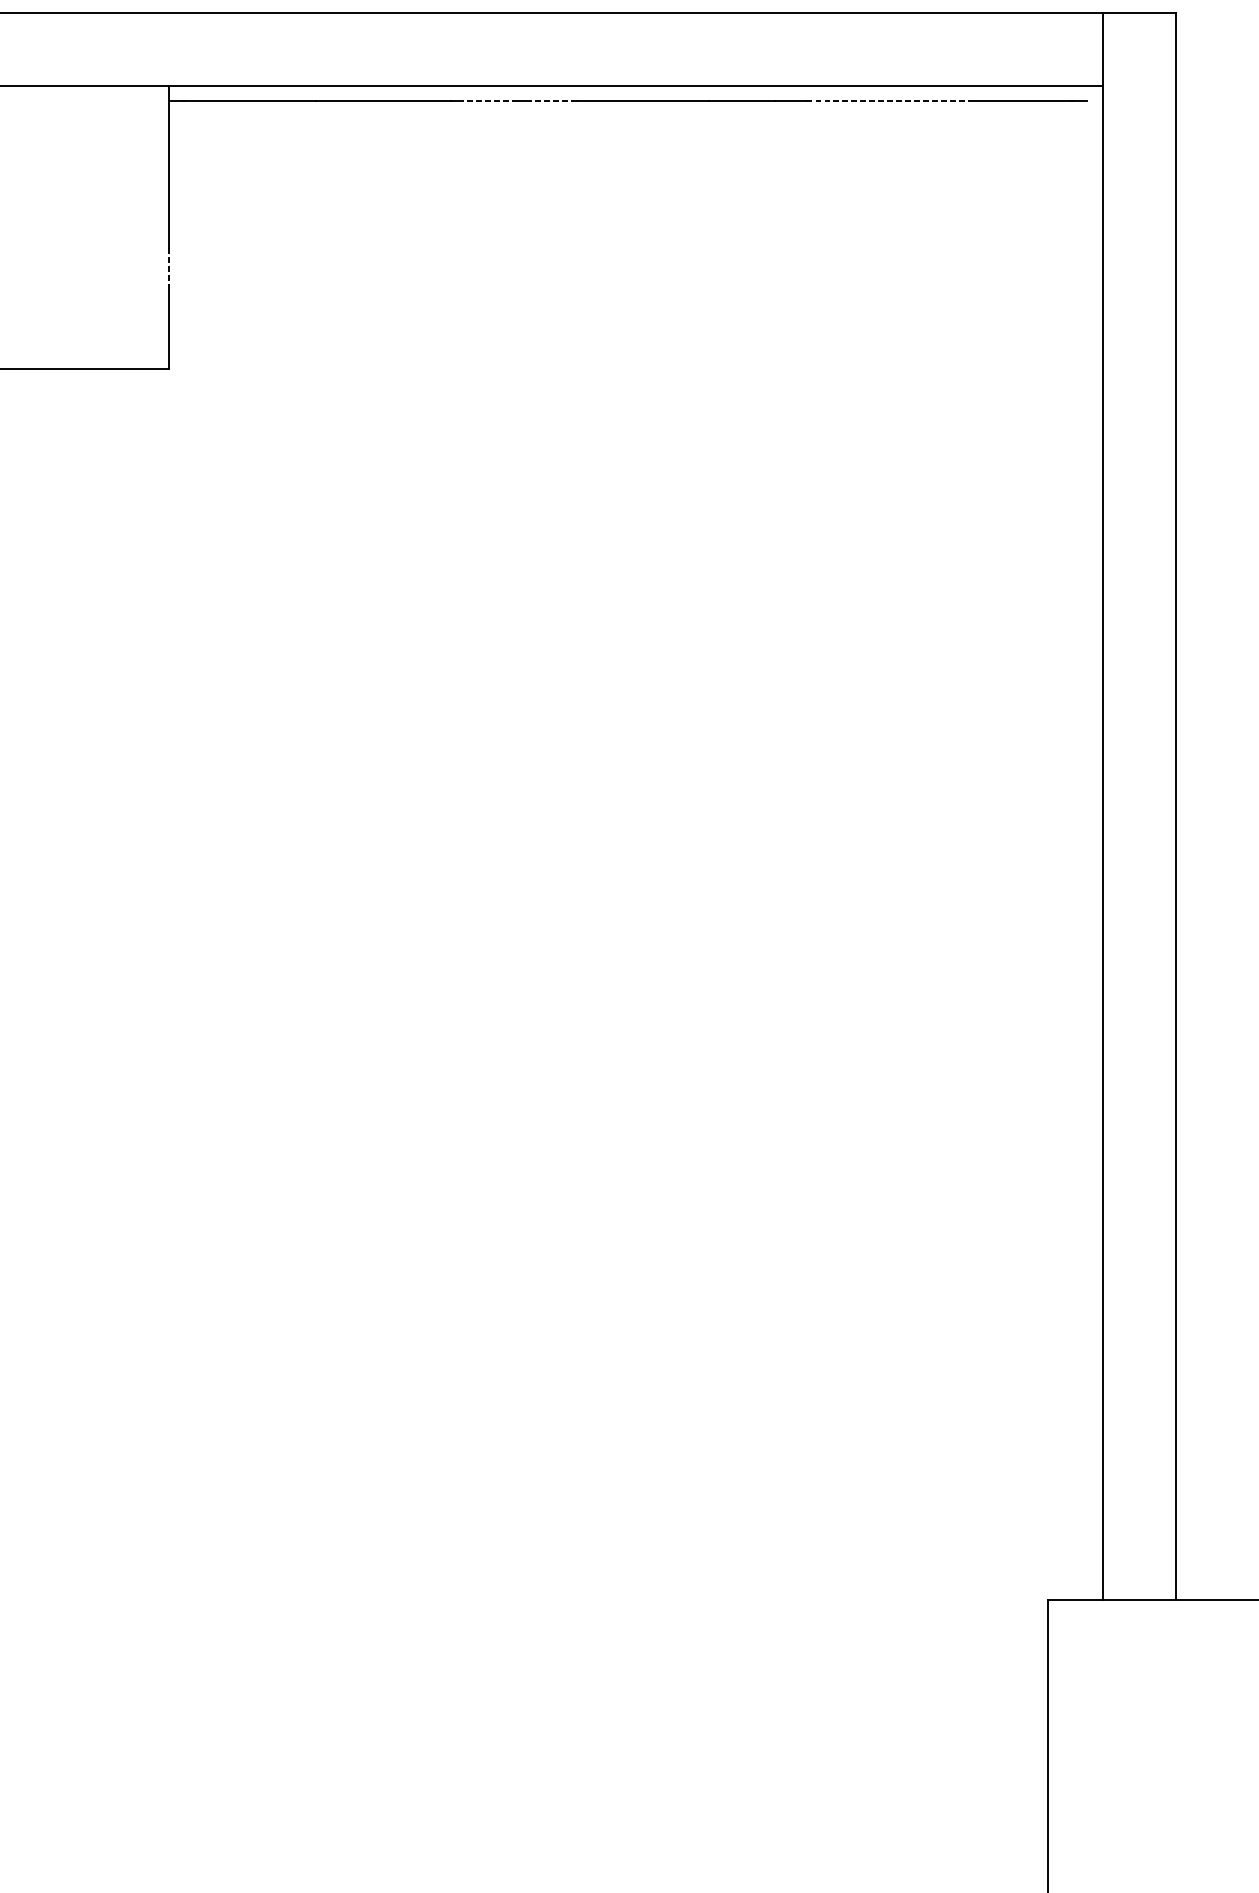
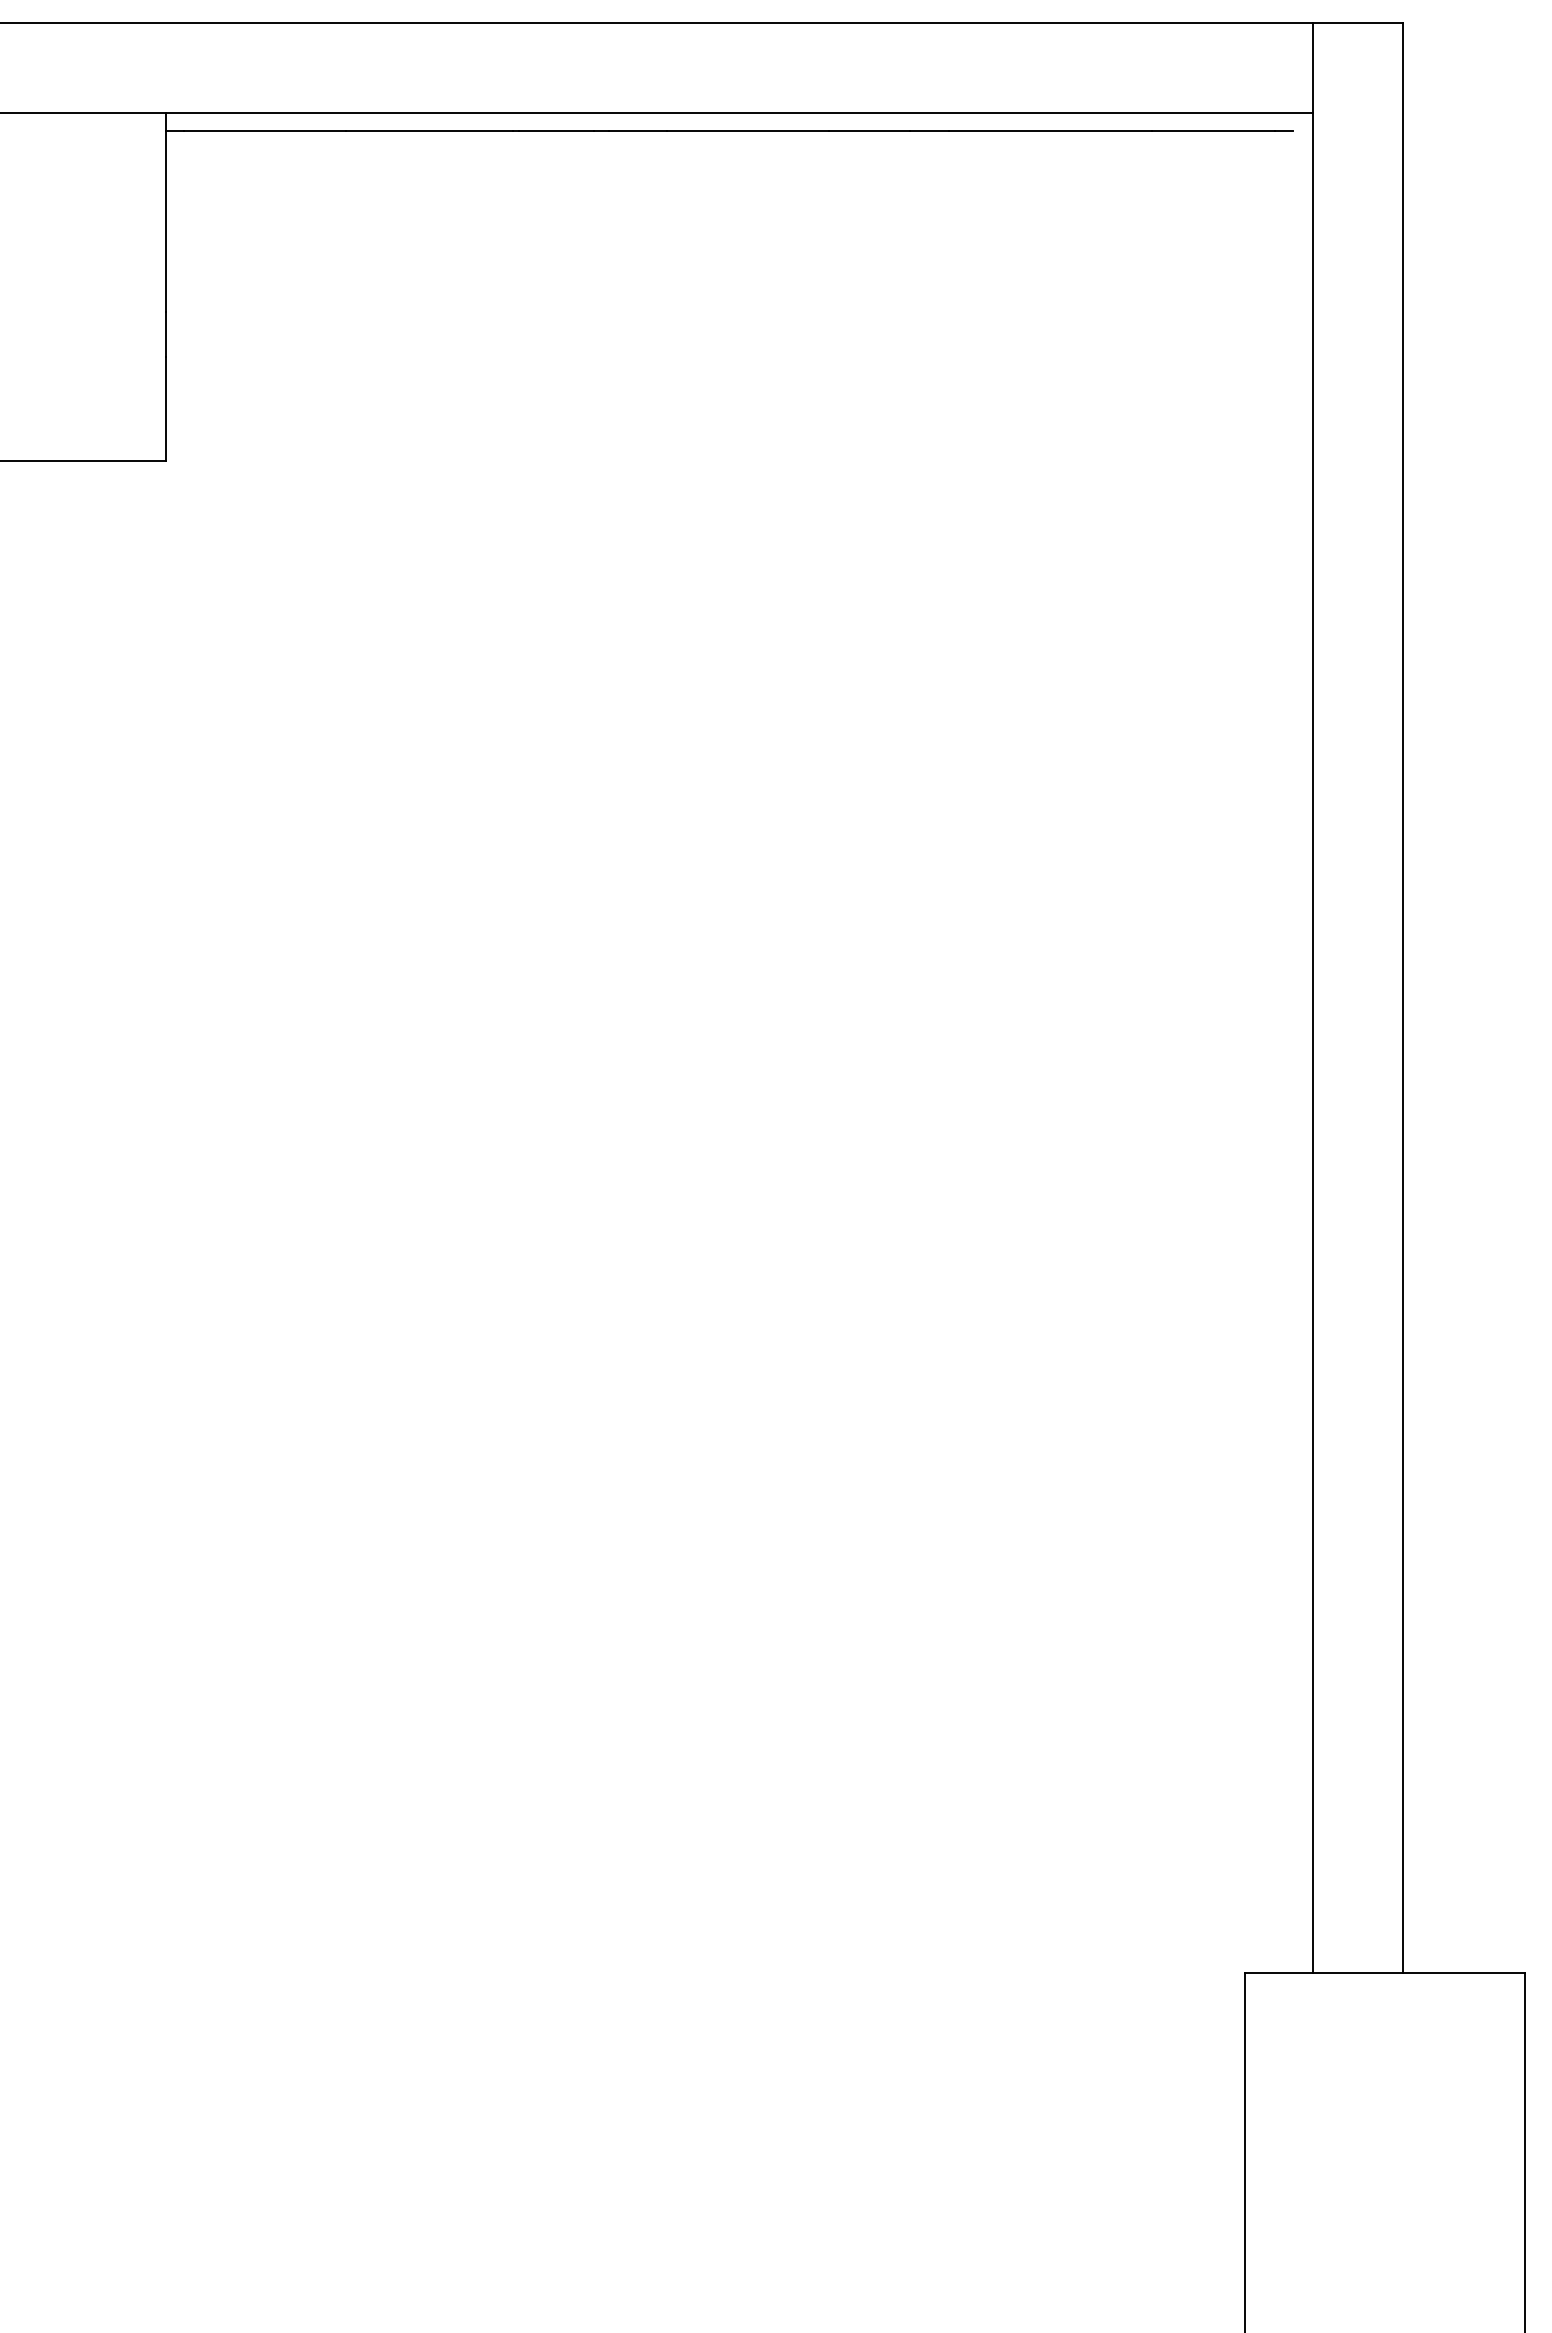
line: (487, 101) -> (556, 131), dashed -> solid
line: (553, 101) -> (637, 131), dashed -> solid
line: (889, 101) -> (1050, 131), dashed -> solid
line: (169, 266) -> (166, 334), dashed -> solid

